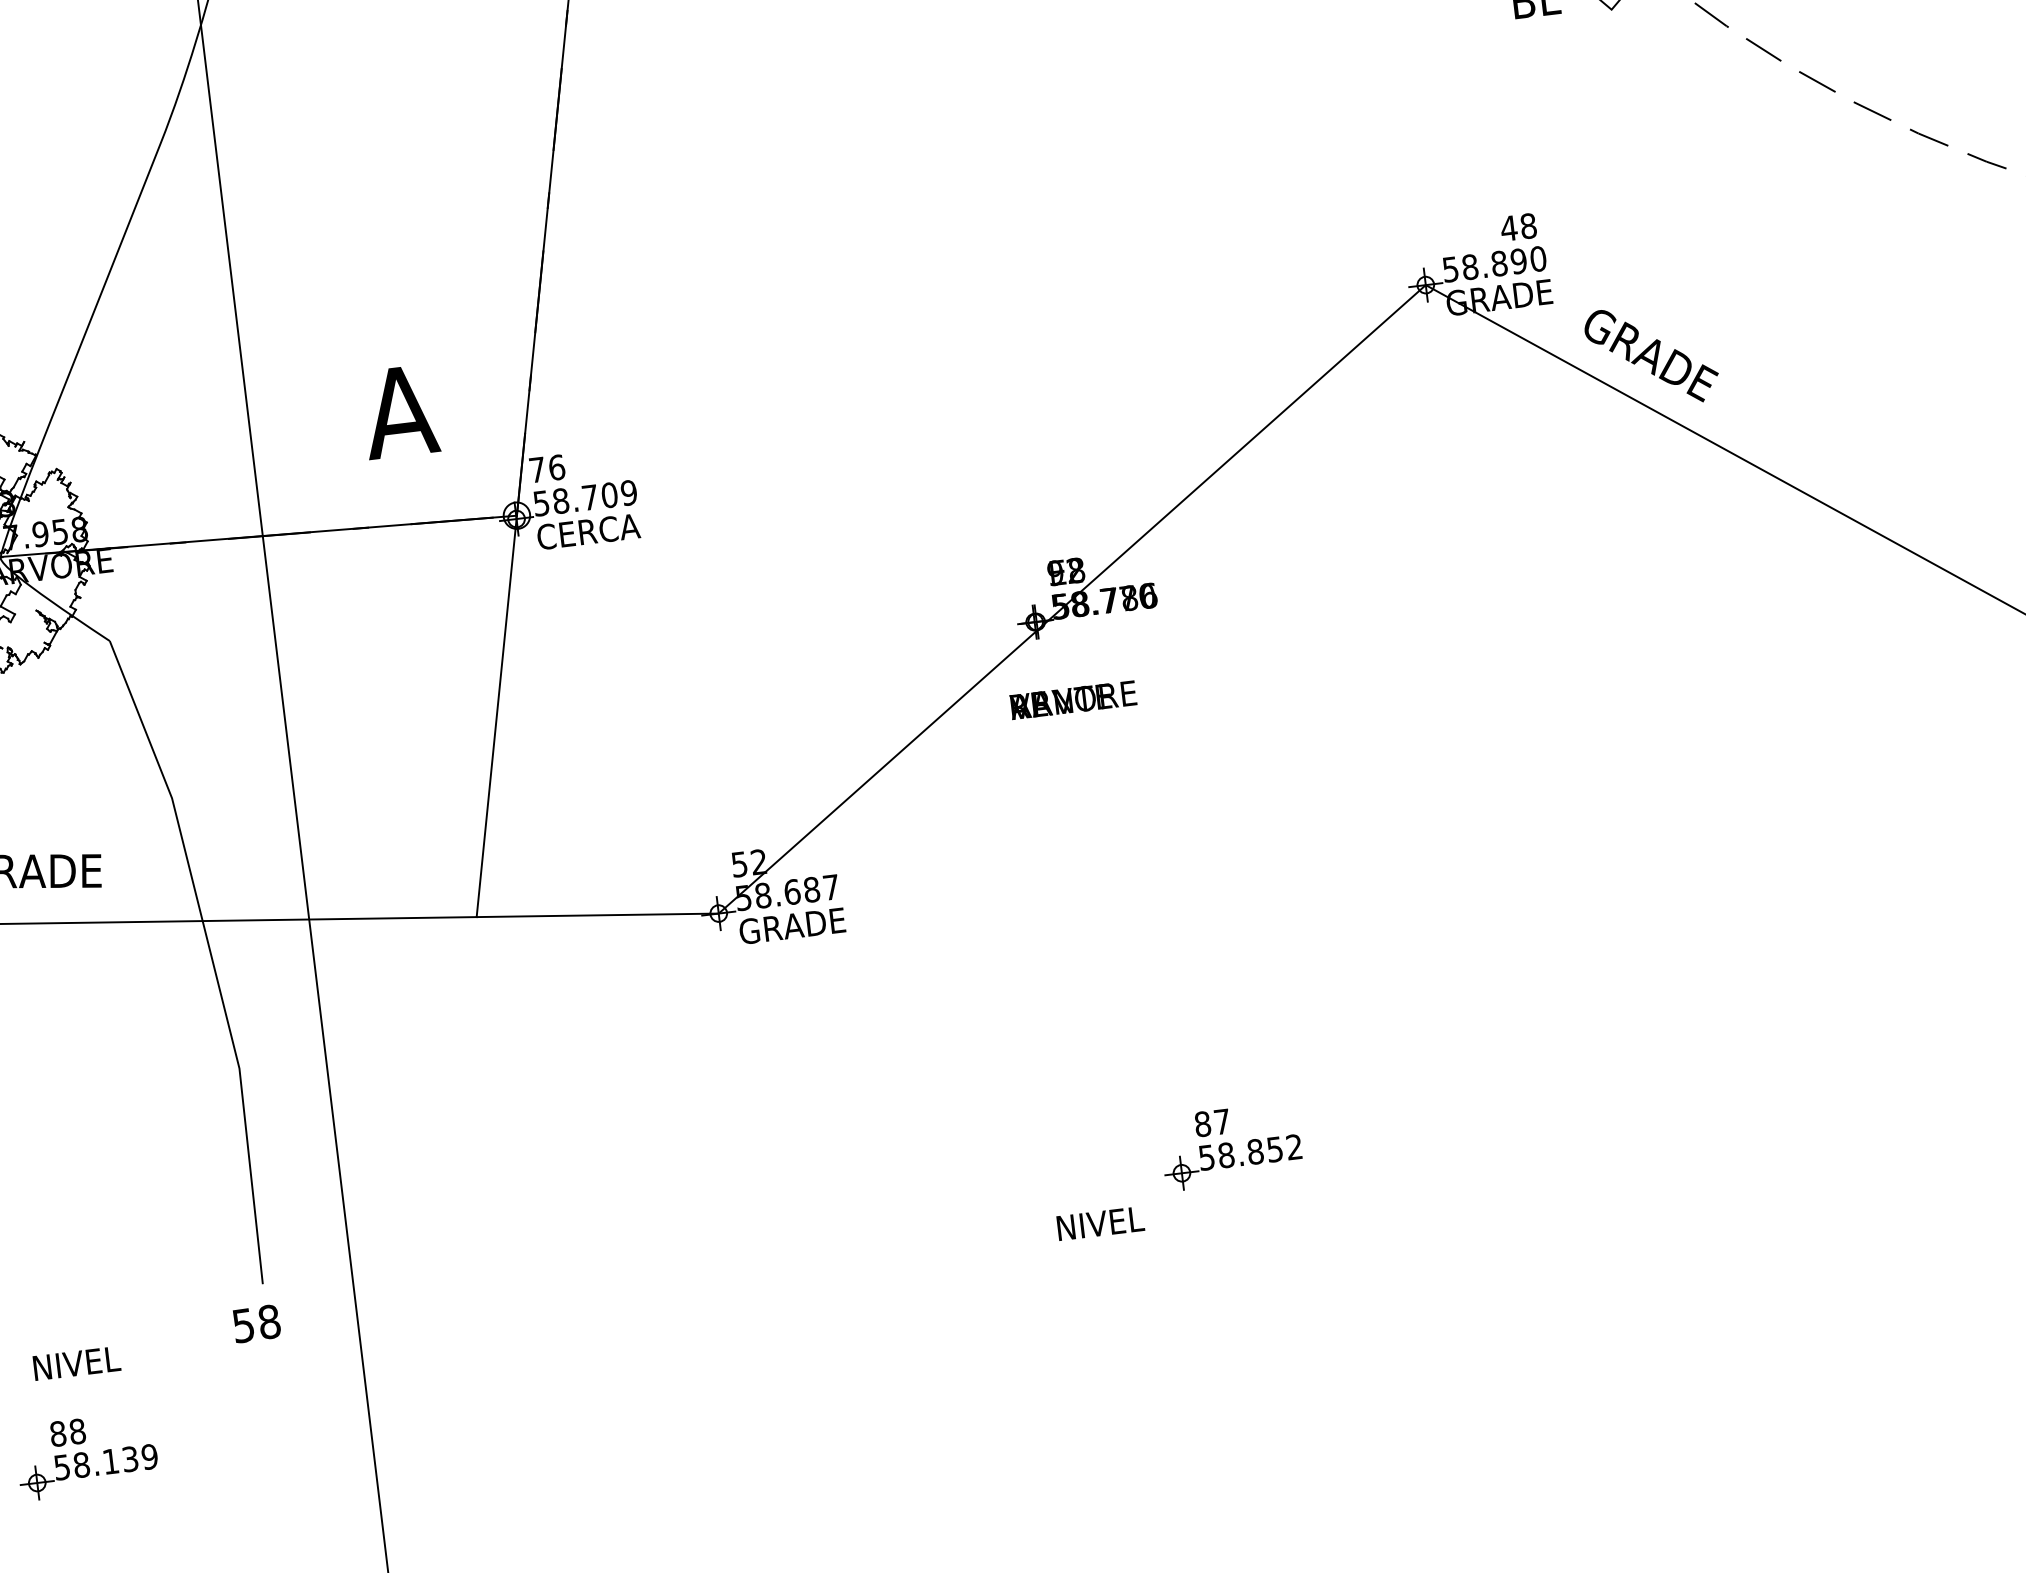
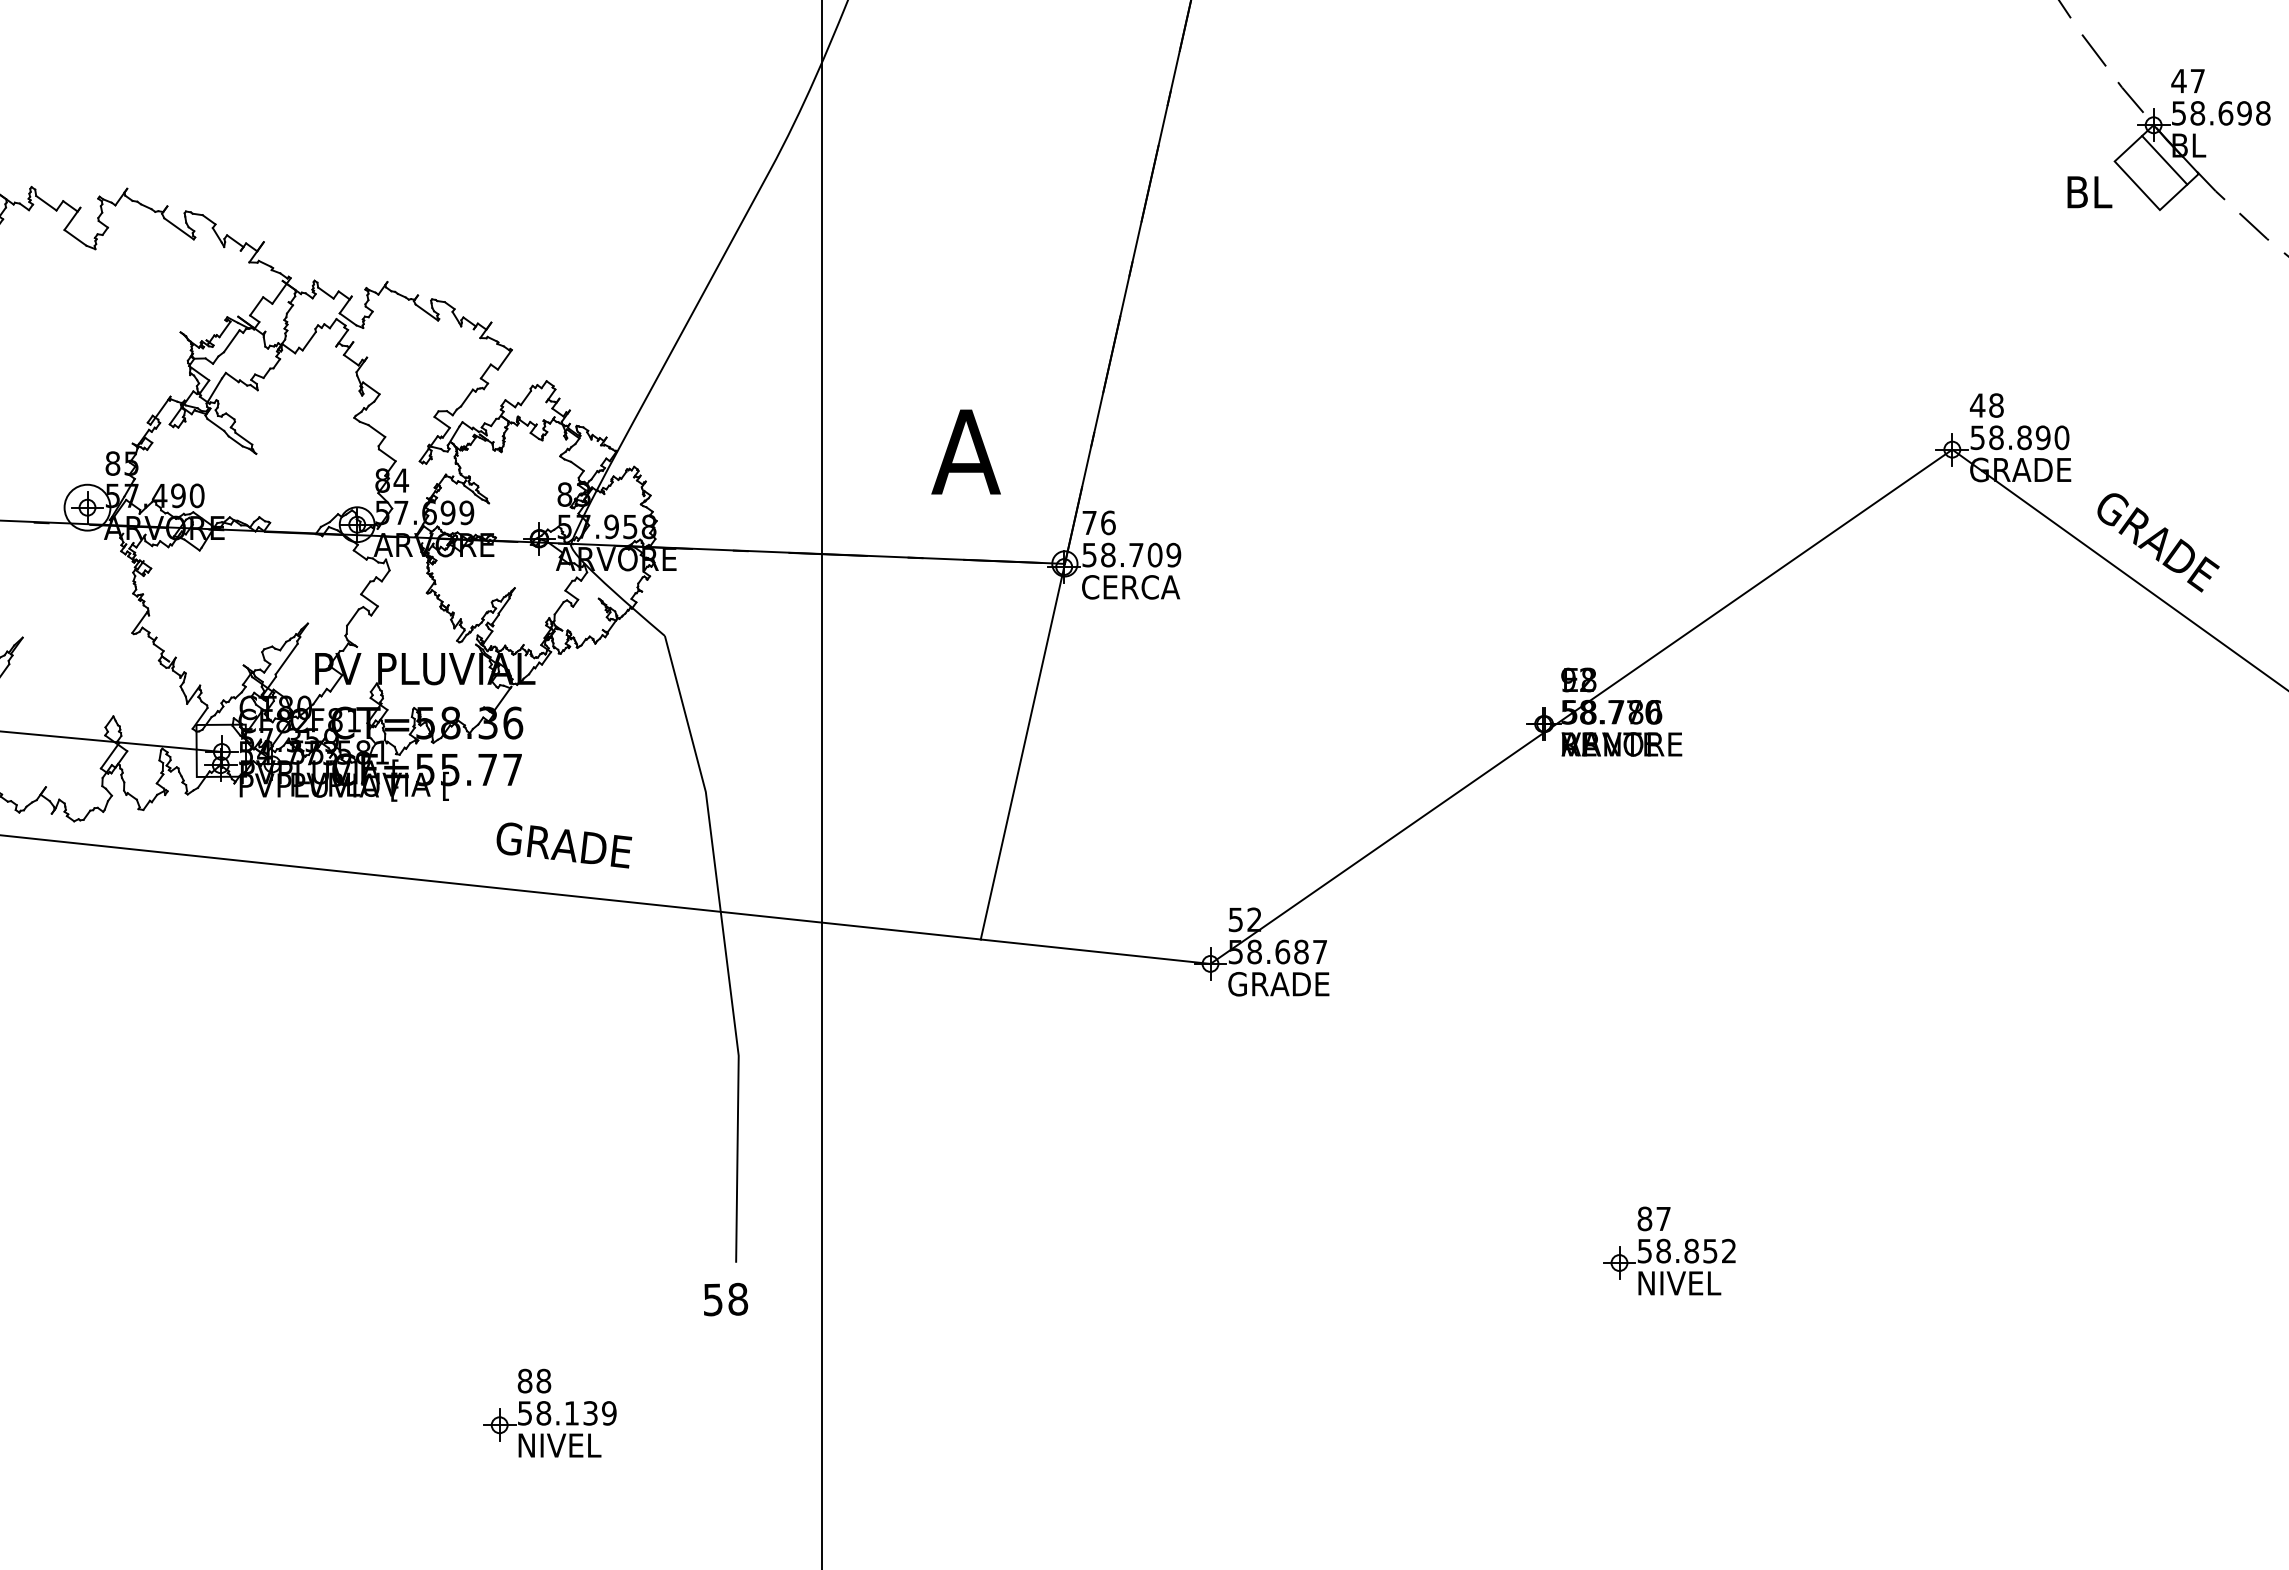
text: (1518, 227) -> (1986, 405), moved
text: (1072, 700) -> (1621, 744), moved
text: (1100, 1223) -> (1679, 1283), moved
text: (76, 1363) -> (559, 1445), moved

